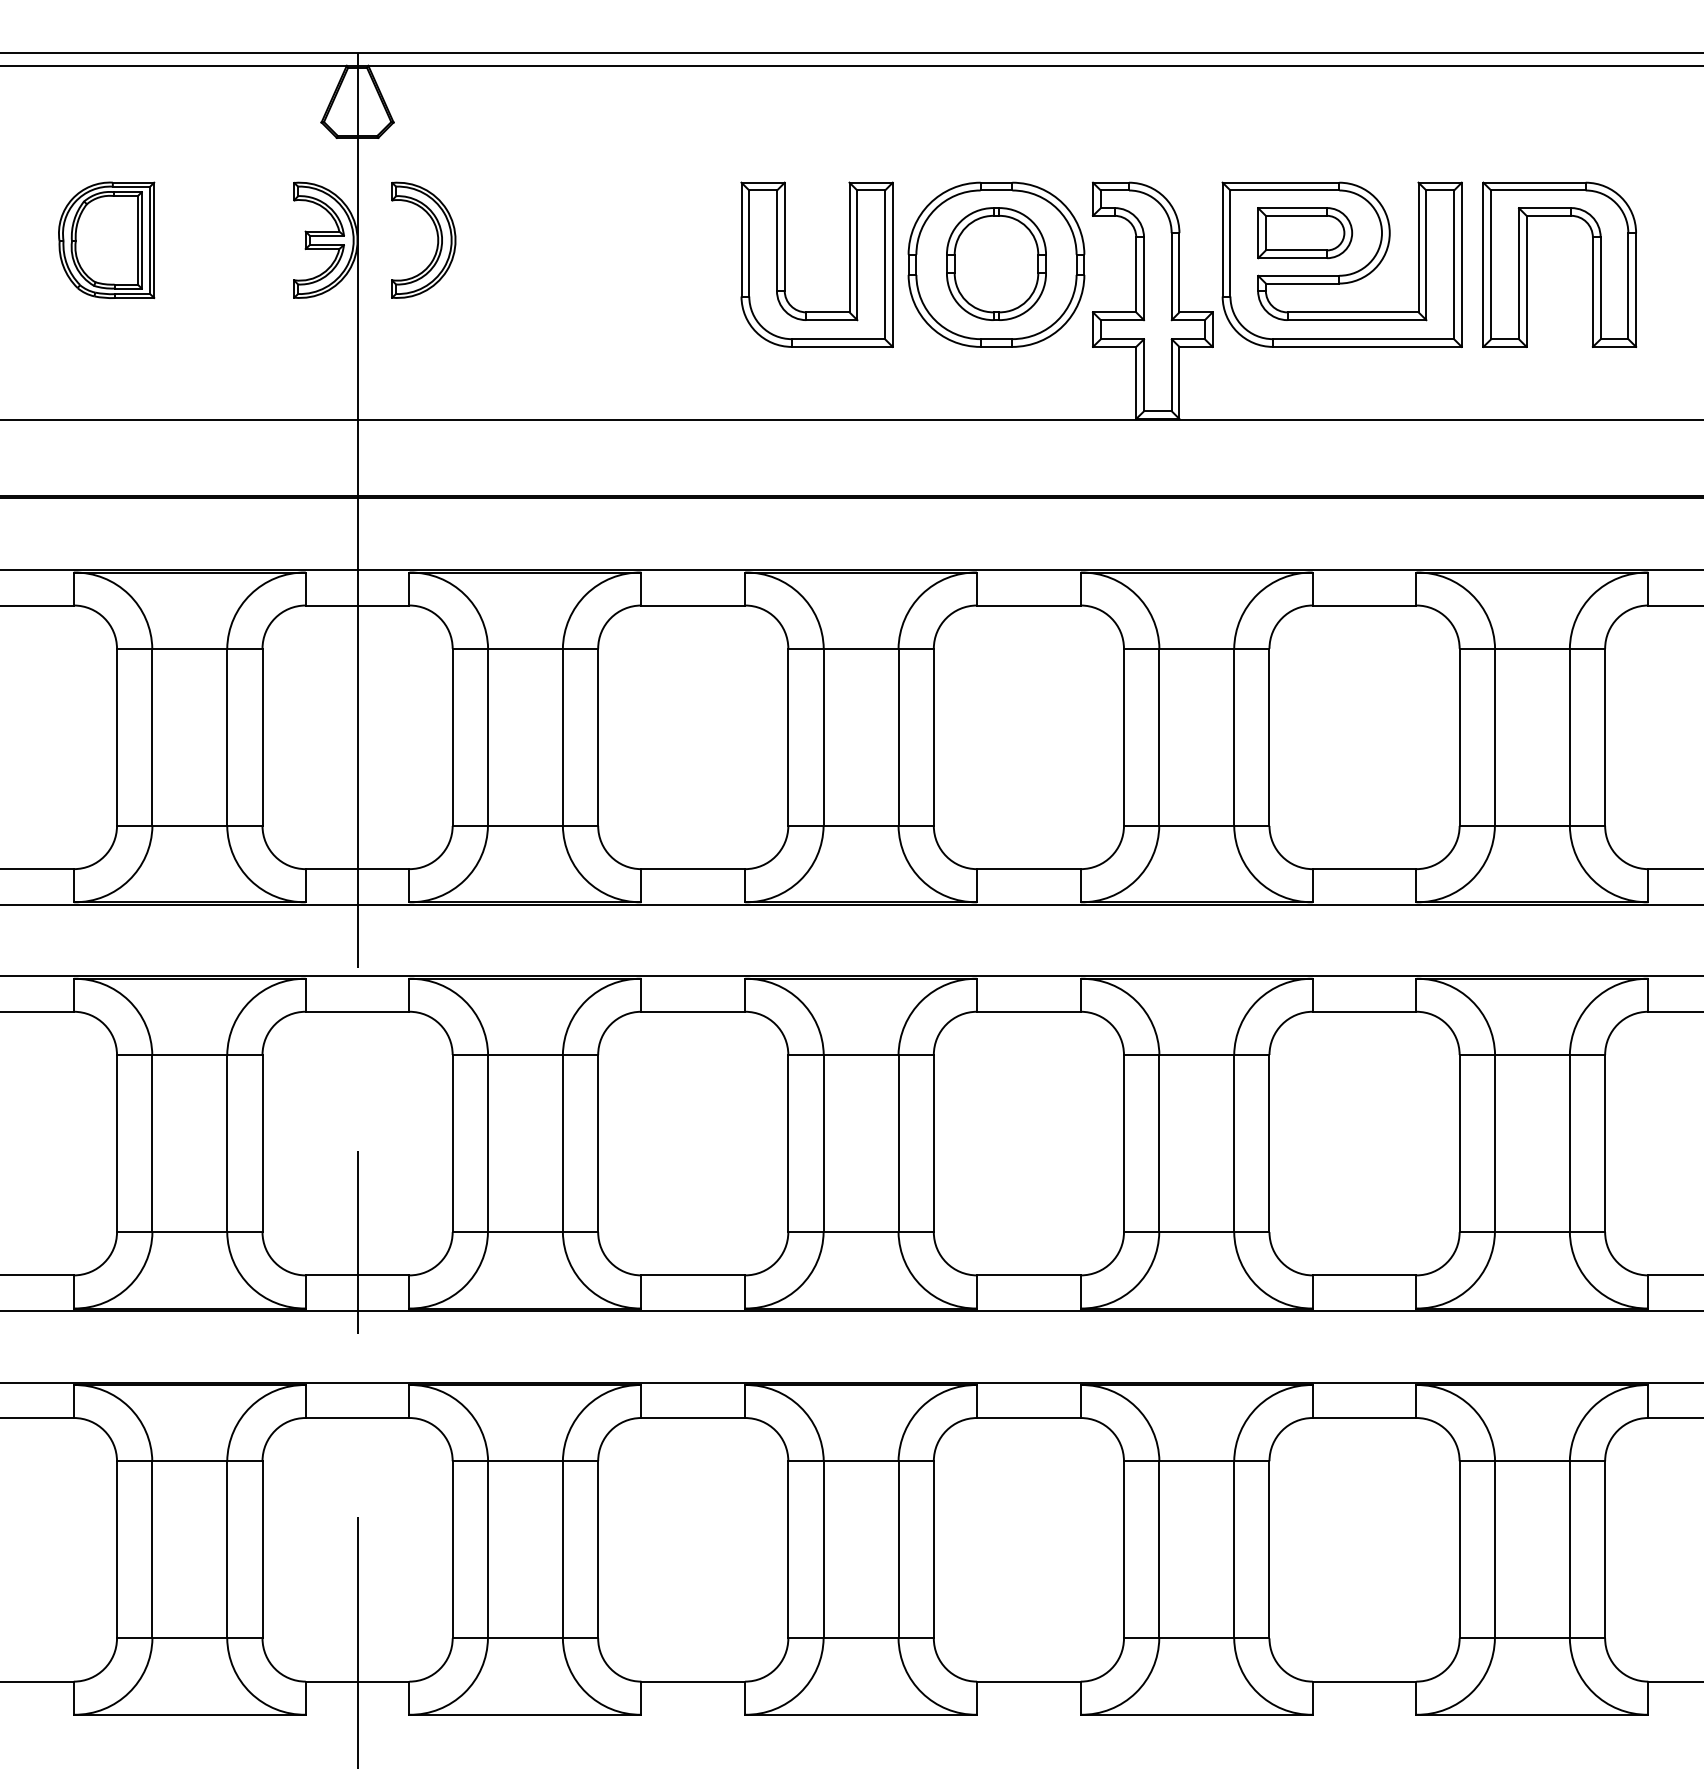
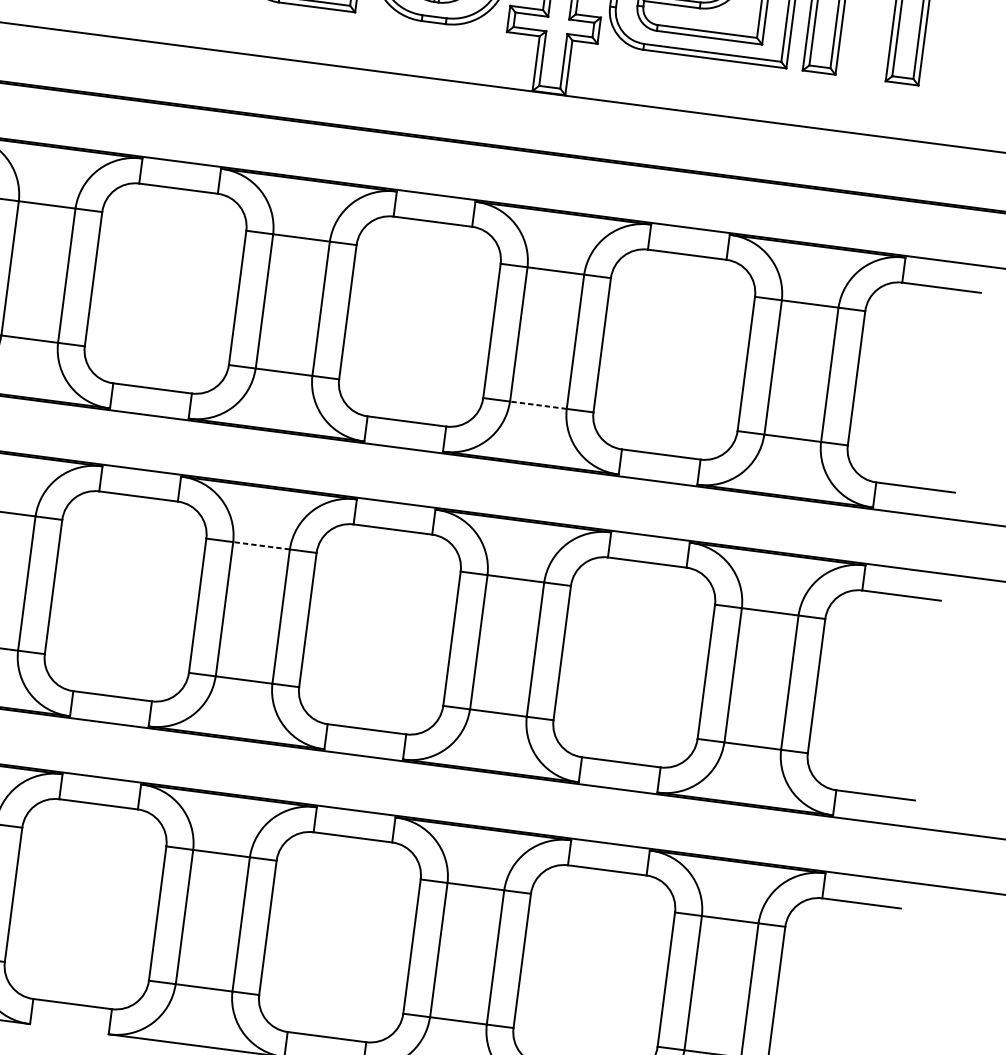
line: (1196, 825) -> (538, 404), solid -> dashed
line: (860, 1054) -> (261, 545), solid -> dashed

